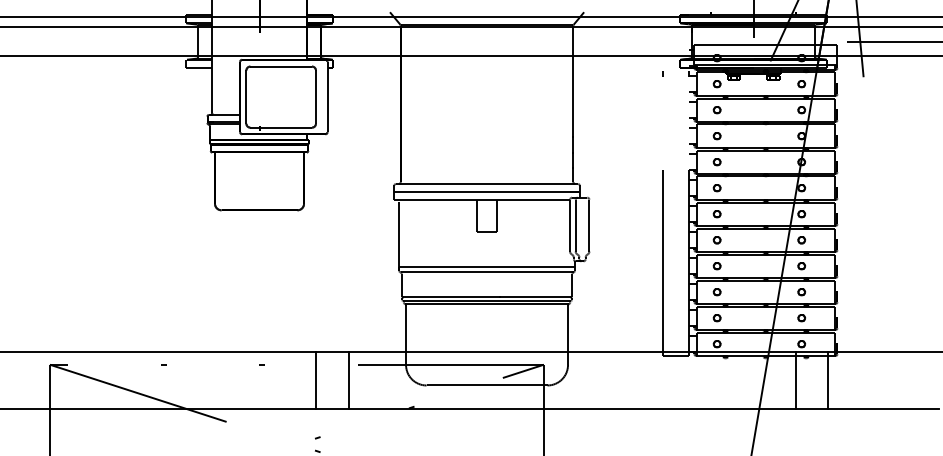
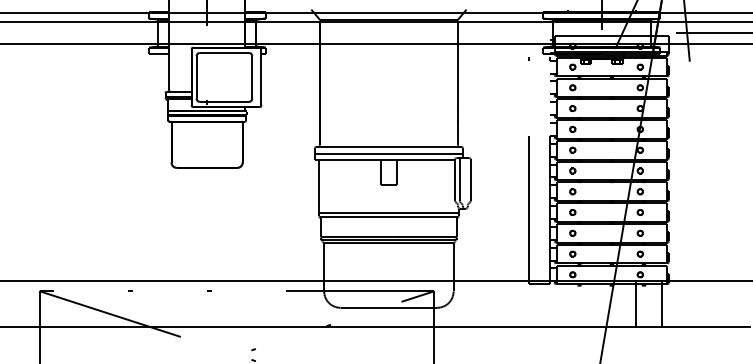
line: (316, 379) -> (252, 303), removed
line: (348, 379) -> (278, 303), removed

